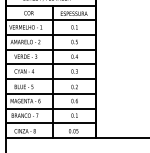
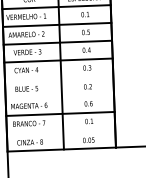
line: (50, 79) -> (58, 78), removed
line: (50, 93) -> (59, 95), removed
line: (50, 123) -> (60, 131), removed

